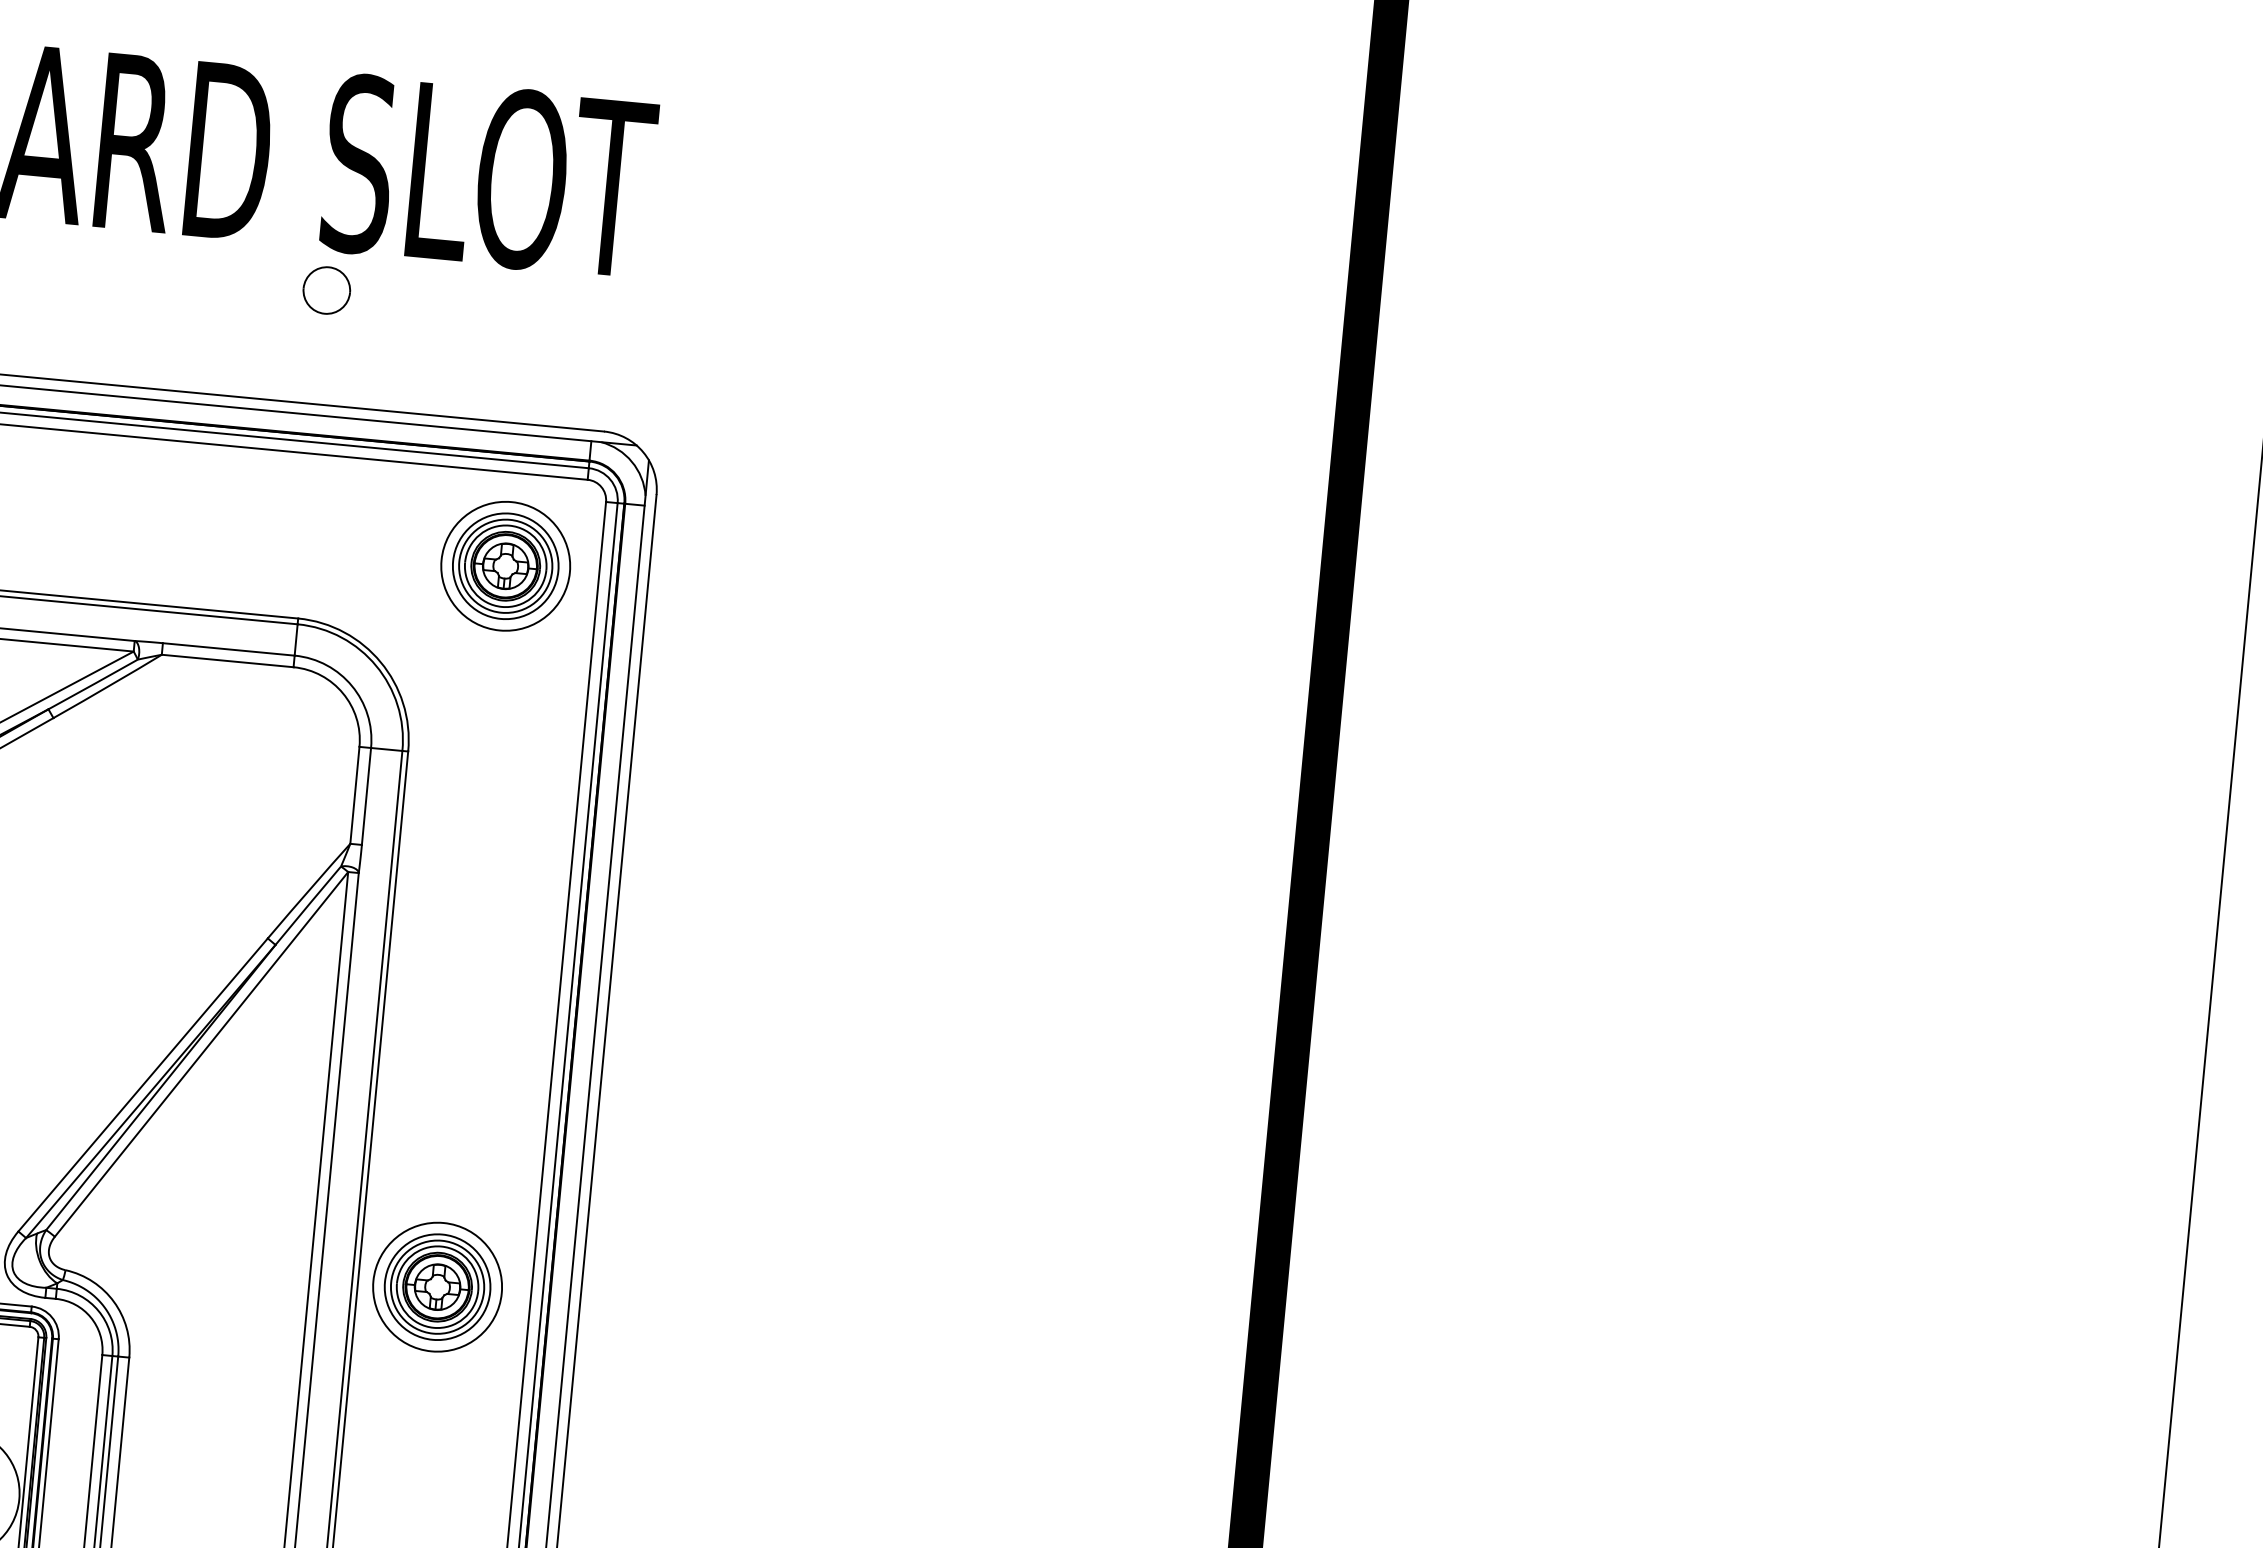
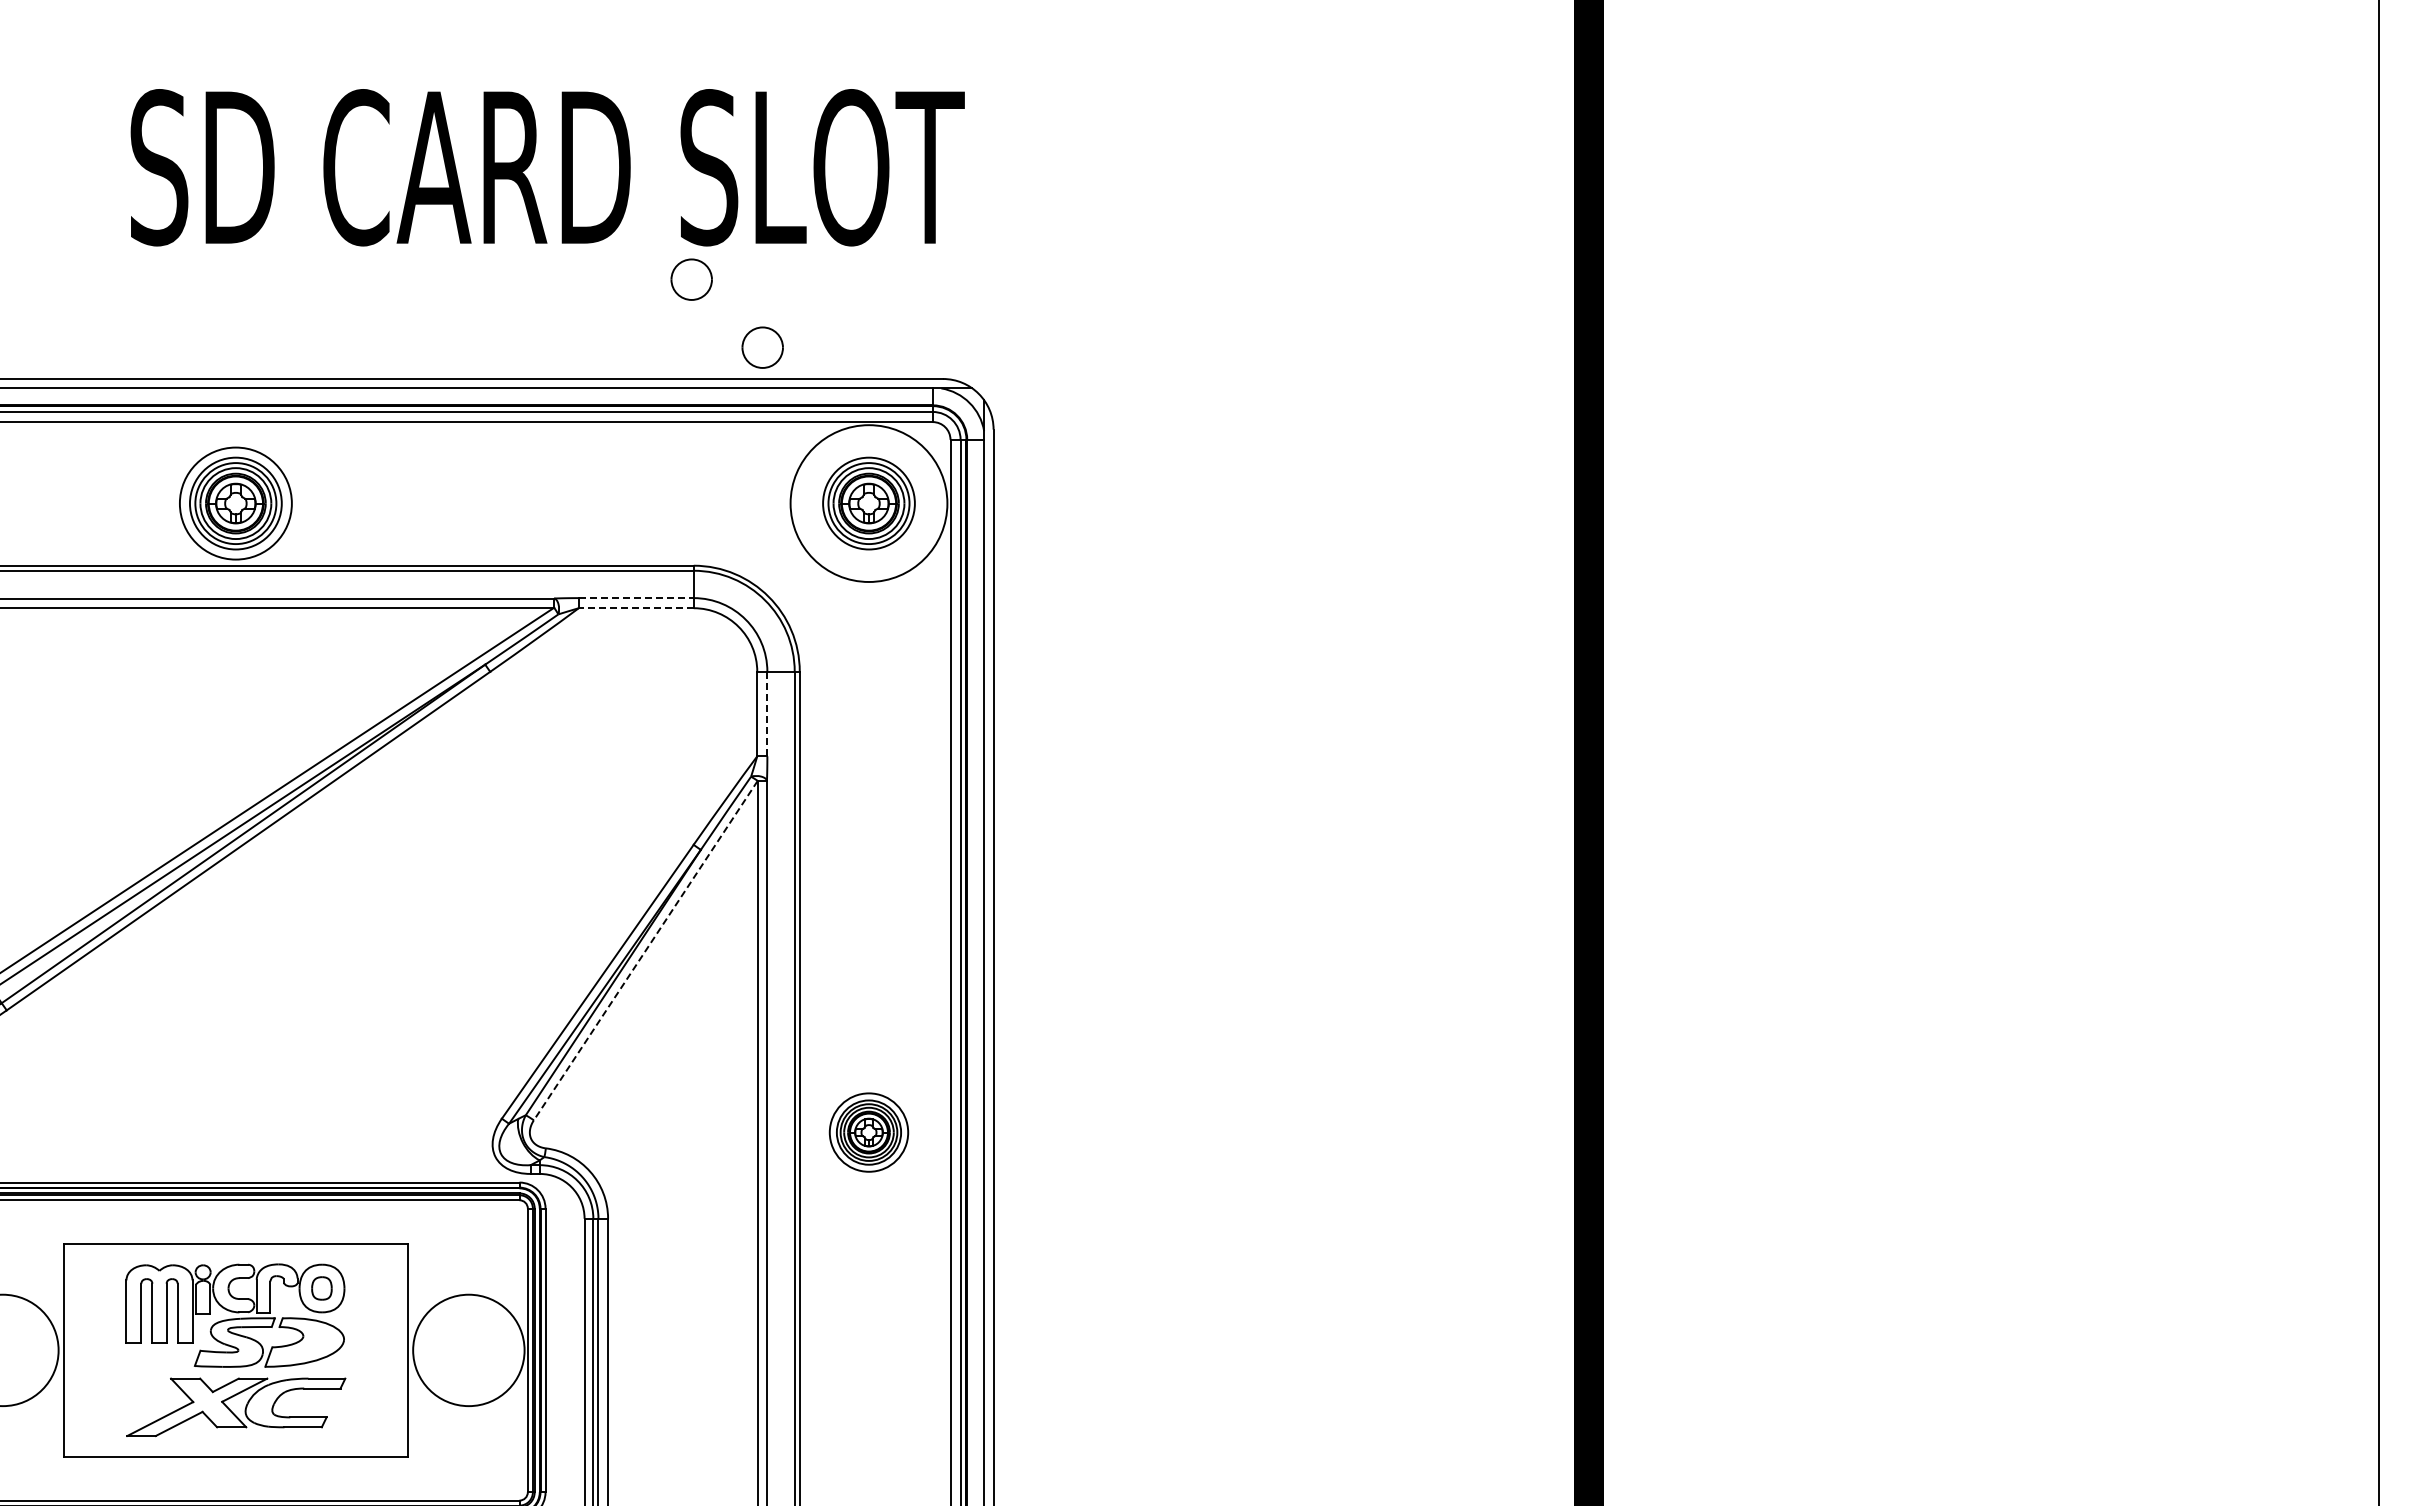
part: (400, 375) -> (762, 347), added
circle: (506, 566) -> (869, 503), size x1.4
line: (229, 649) -> (636, 598), solid -> dashed
line: (226, 661) -> (635, 608), solid -> dashed
line: (366, 797) -> (767, 714), solid -> dashed
line: (201, 1055) -> (645, 951), solid -> dashed
part: (437, 1286) -> (868, 1132), size x0.7

